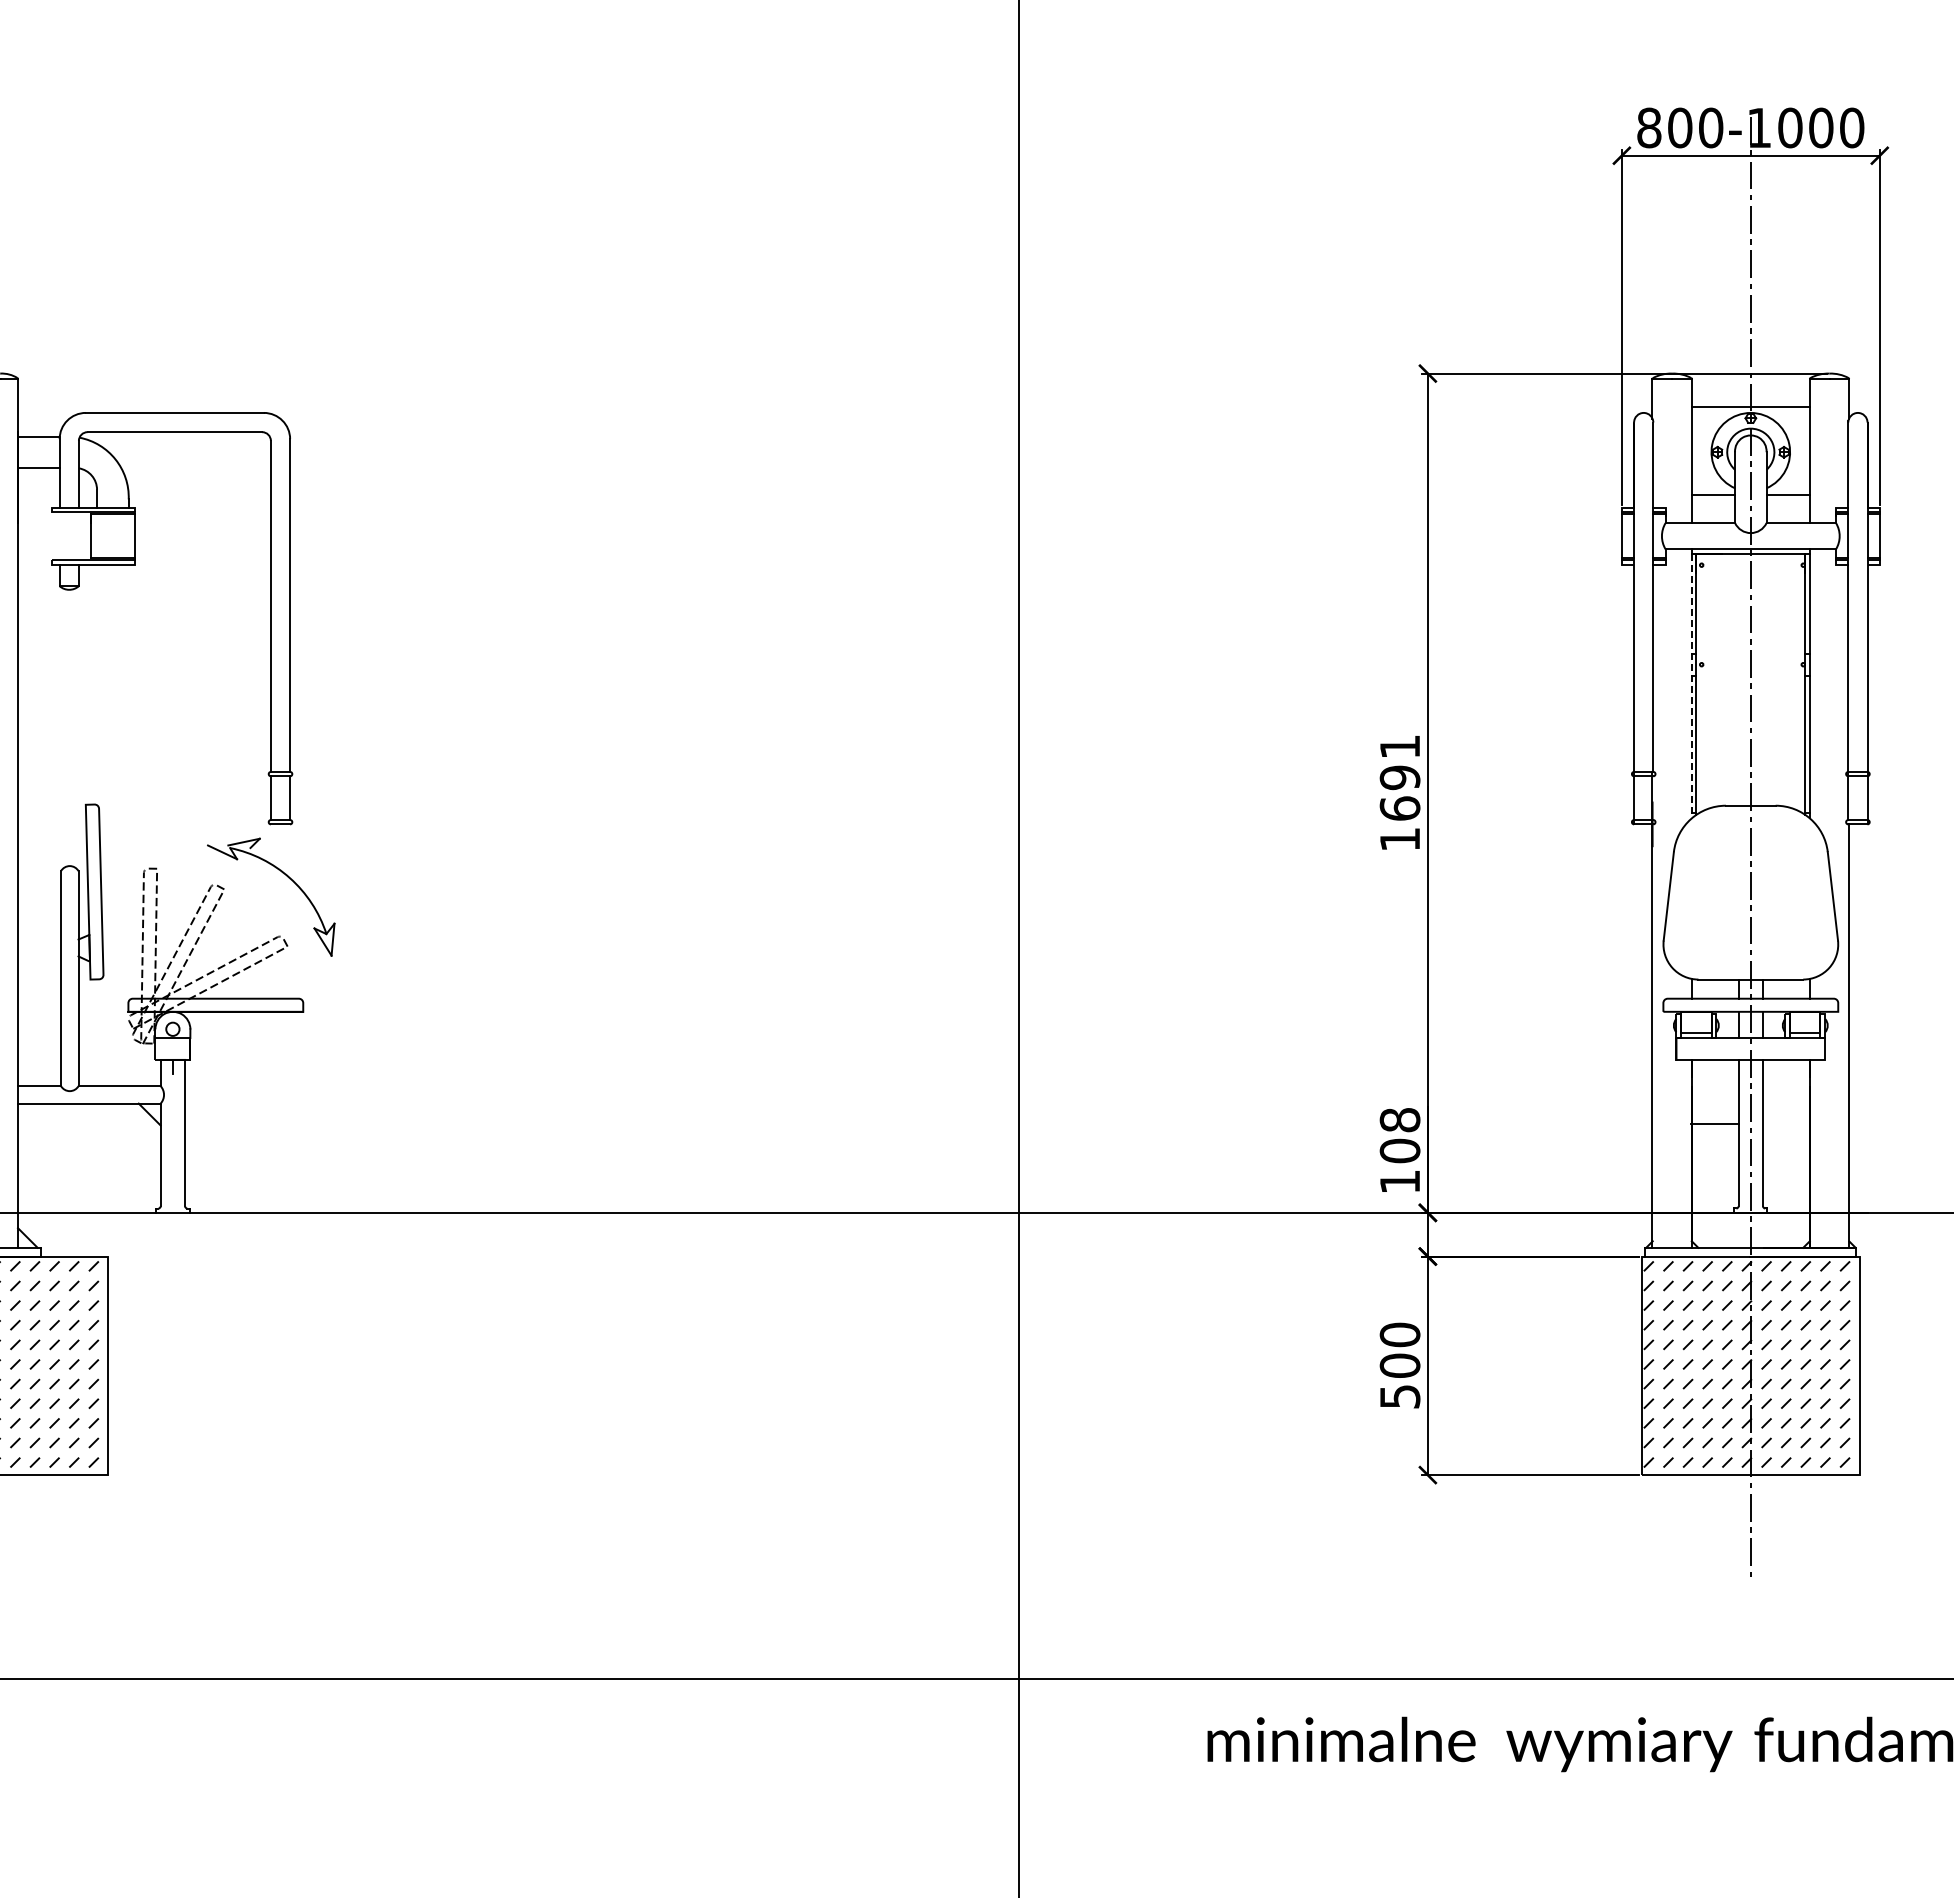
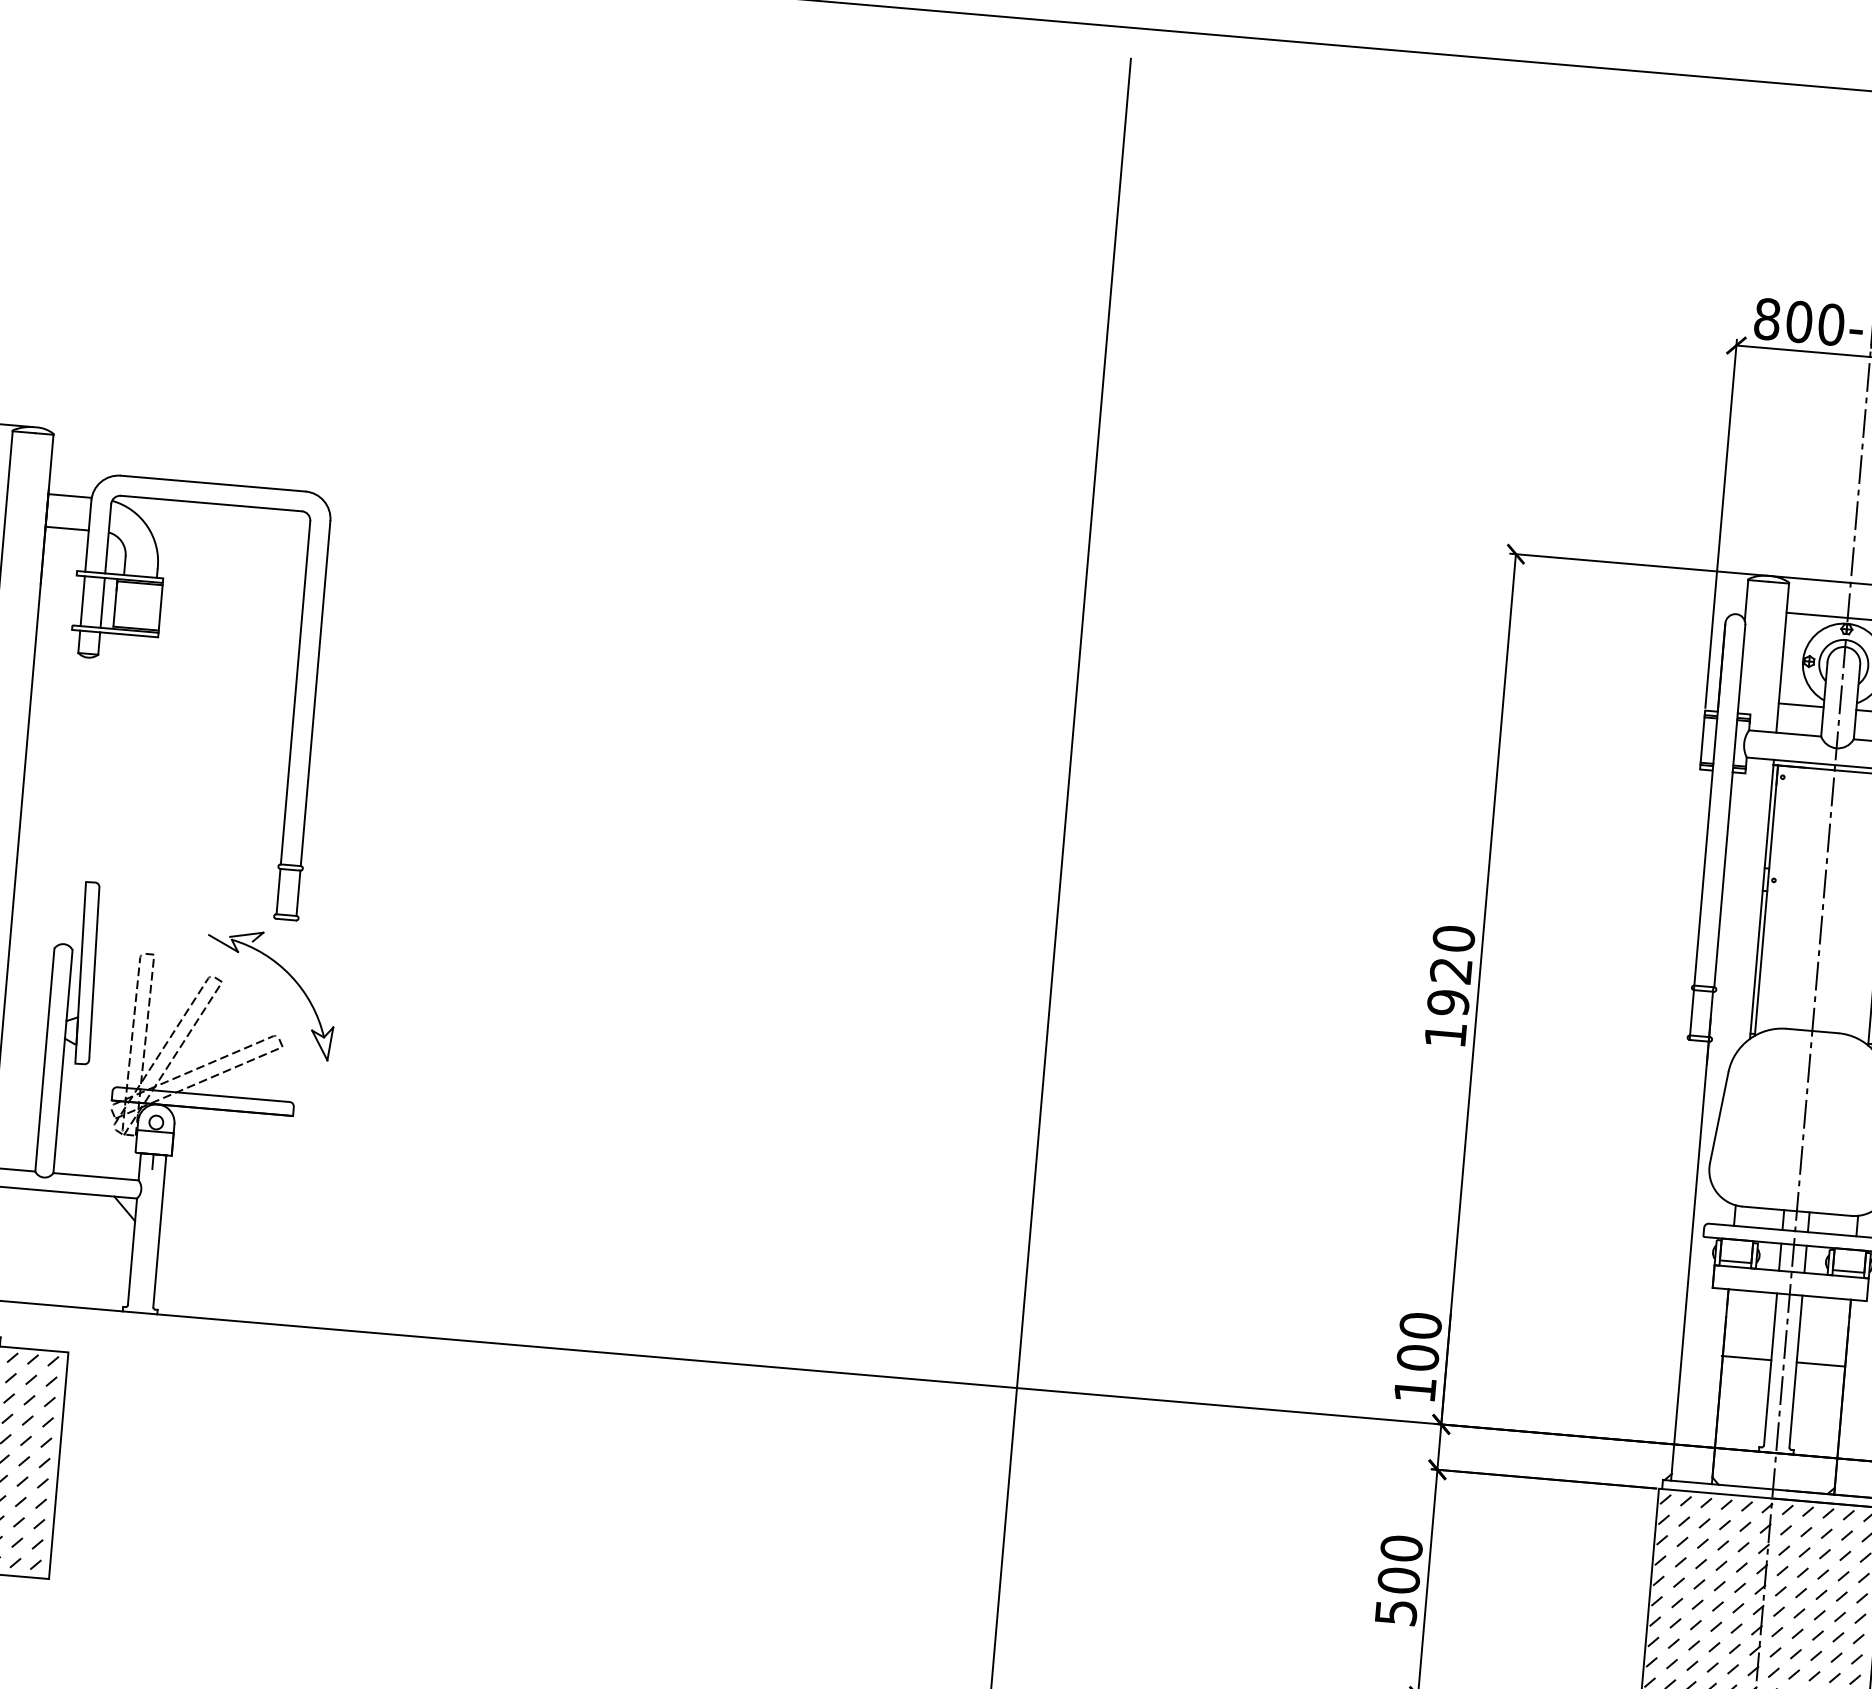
line: (59, 536) -> (82, 601), added
line: (78, 536) -> (102, 603), added
line: (1691, 686) -> (1761, 902), dashed -> solid
text: (1399, 777) -> (1450, 970), 1691 -> 1920
text: (1400, 1120) -> (1421, 1326), 108 -> 100
line: (1786, 1124) -> (1821, 1364), added

